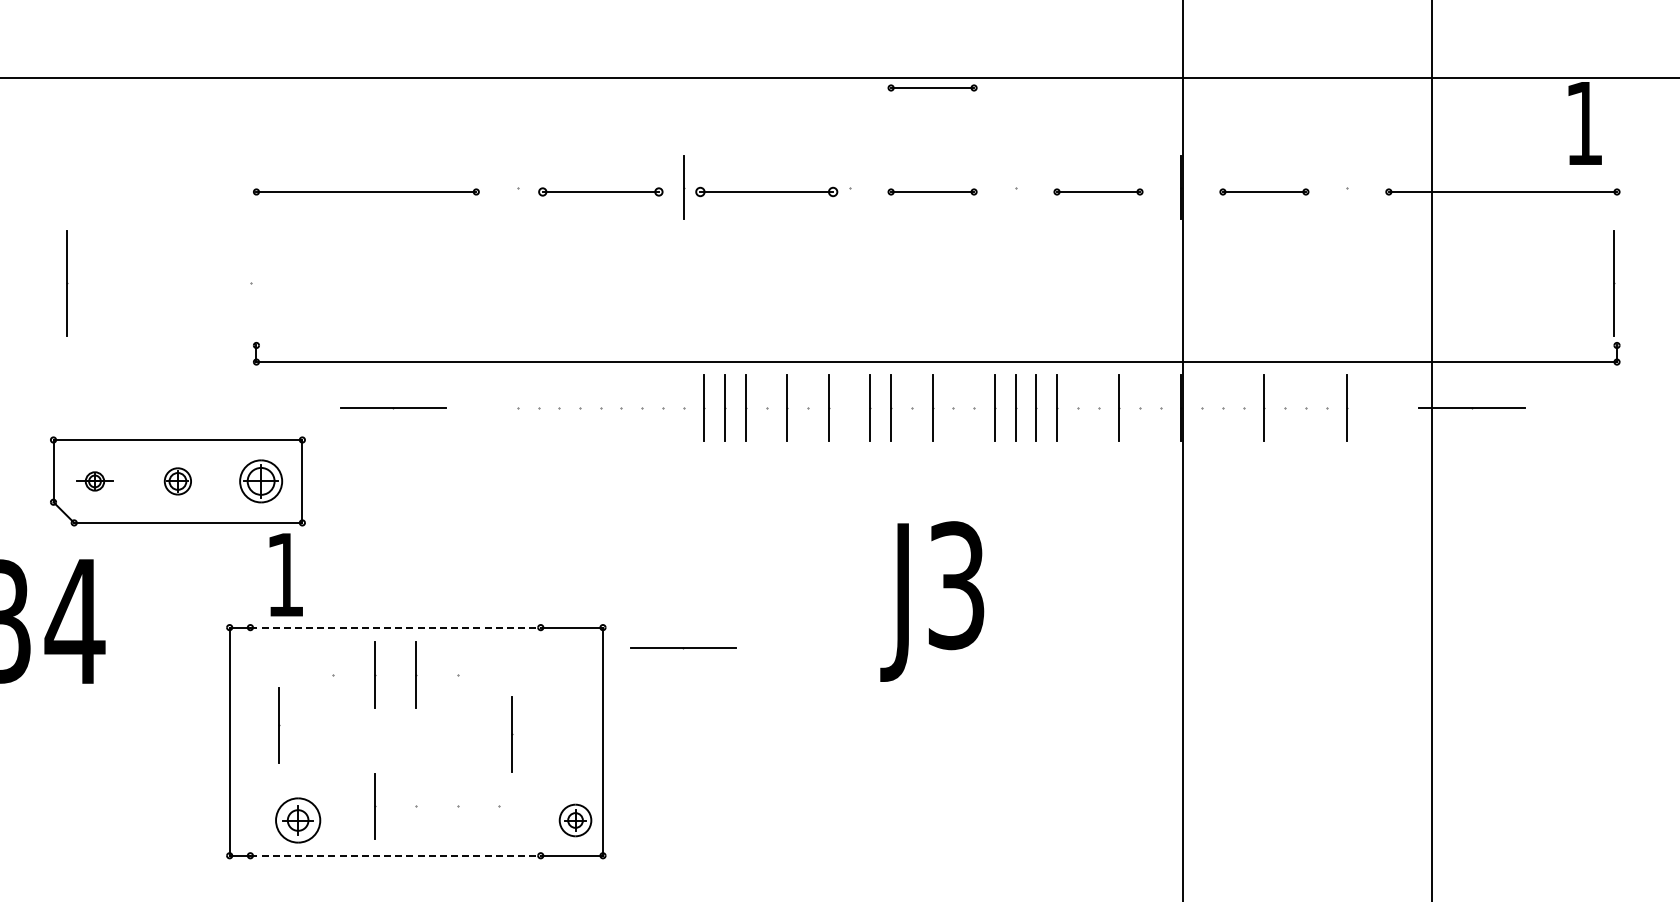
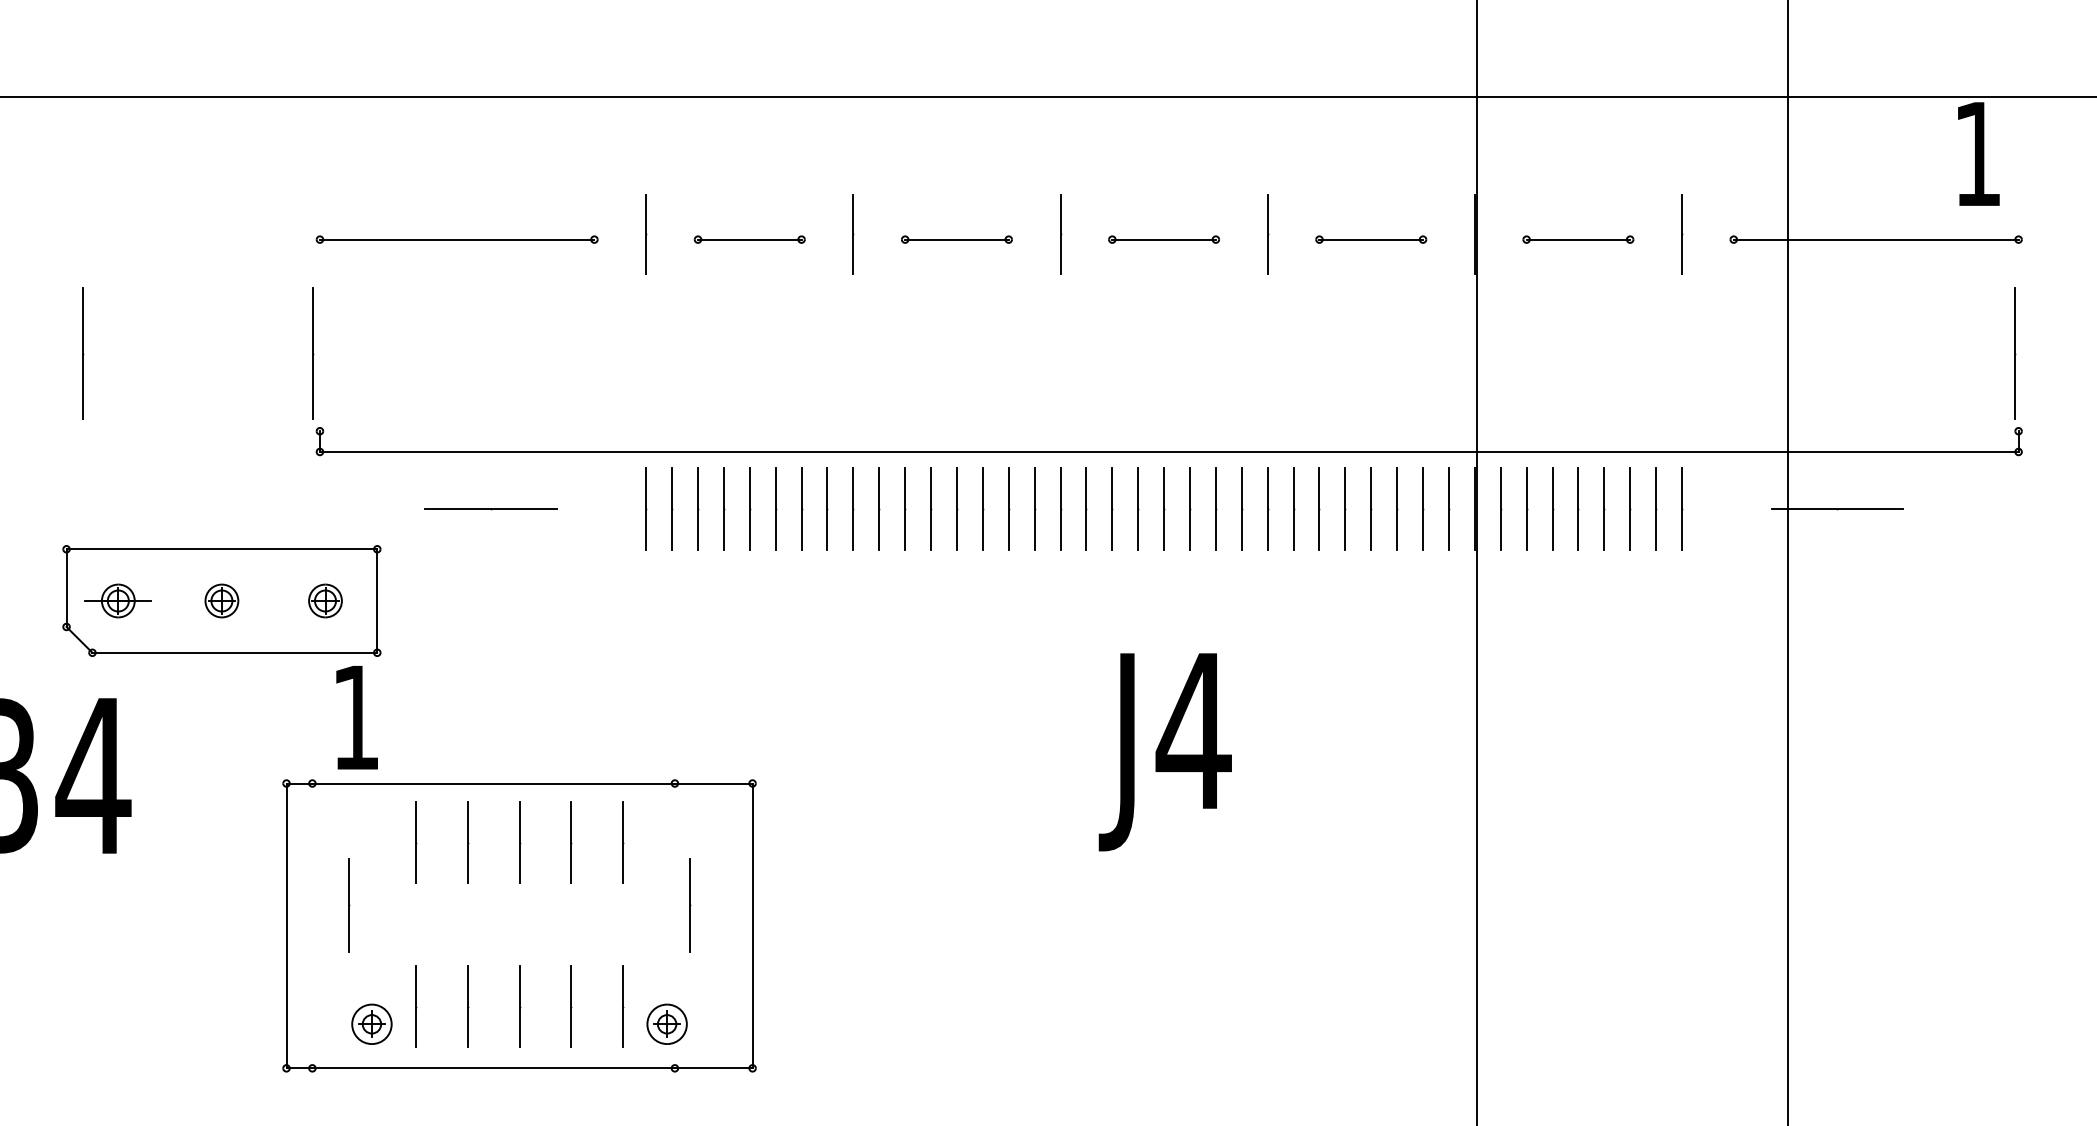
part: (932, 87) -> (1163, 109), removed
line: (517, 187) -> (645, 234), added
line: (849, 187) -> (1060, 234), added
line: (1015, 187) -> (1267, 234), added
line: (1347, 187) -> (1682, 234), added
part: (600, 191) -> (749, 239), size x0.71
part: (766, 191) -> (956, 239), size x0.62
line: (251, 282) -> (313, 352), added
line: (517, 407) -> (645, 508), added
line: (538, 407) -> (672, 508), added
line: (559, 407) -> (698, 508), added
line: (580, 407) -> (724, 508), added
line: (600, 407) -> (749, 508), added
line: (621, 407) -> (775, 508), added
line: (642, 407) -> (801, 508), added
line: (662, 407) -> (826, 508), added
line: (683, 407) -> (853, 508), added
line: (766, 407) -> (956, 508), added
line: (808, 407) -> (1009, 508), added
line: (850, 407) -> (1061, 508), added
line: (911, 407) -> (1137, 508), added
line: (953, 407) -> (1190, 508), added
line: (974, 407) -> (1216, 508), added
line: (1077, 407) -> (1345, 508), added
line: (1098, 407) -> (1371, 508), added
line: (1139, 407) -> (1422, 508), added
line: (1160, 407) -> (1448, 508), added
line: (1202, 407) -> (1501, 508), added
line: (1222, 407) -> (1526, 508), added
line: (1243, 407) -> (1552, 508), added
line: (1285, 407) -> (1604, 508), added
line: (1305, 407) -> (1629, 508), added
line: (1326, 407) -> (1655, 508), added
part: (94, 481) -> (117, 601), size x1.43
part: (260, 481) -> (324, 601), size x0.62
text: (955, 585) -> (1192, 730), J3 -> J4
line: (396, 627) -> (494, 783), dashed -> solid
line: (683, 648) -> (853, 809), removed
line: (333, 674) -> (416, 842), added
line: (457, 674) -> (570, 842), added
line: (499, 674) -> (623, 842), added
line: (512, 734) -> (690, 905), moved
line: (333, 806) -> (416, 1006), added
line: (416, 806) -> (519, 1006), added
line: (457, 806) -> (570, 1006), added
line: (499, 806) -> (623, 1006), added
part: (297, 820) -> (371, 1024), size x0.71
part: (575, 820) -> (667, 1024), moved
line: (396, 855) -> (494, 1068), dashed -> solid

